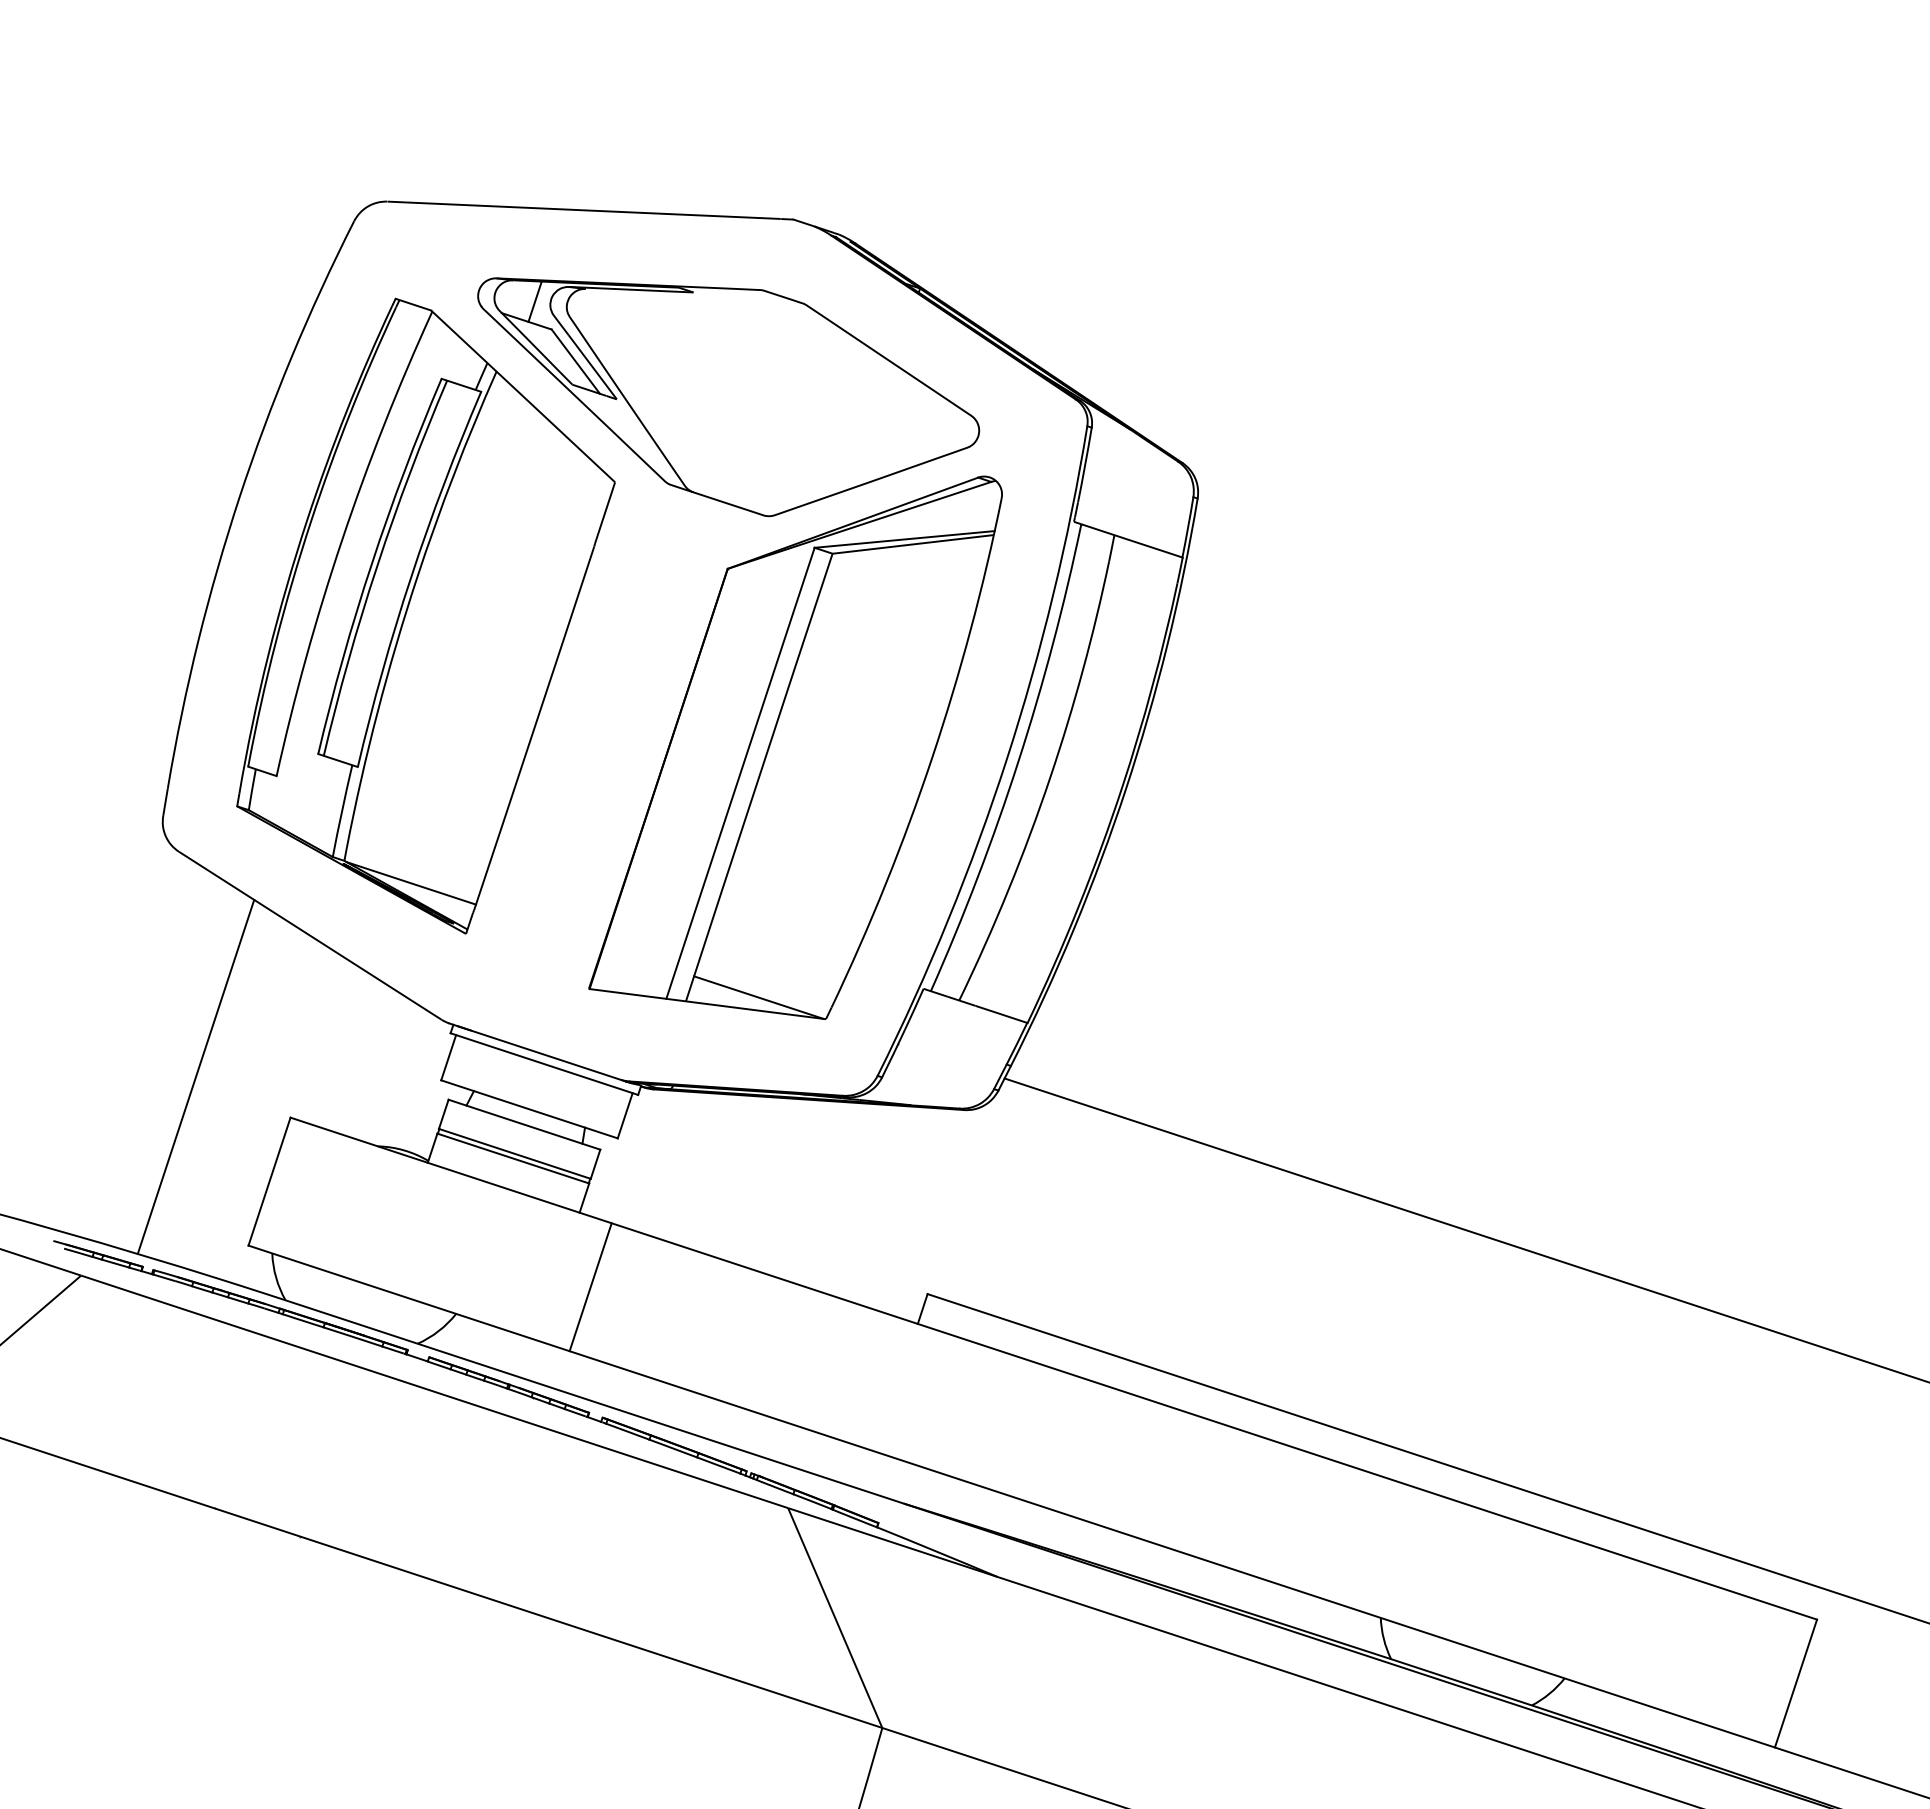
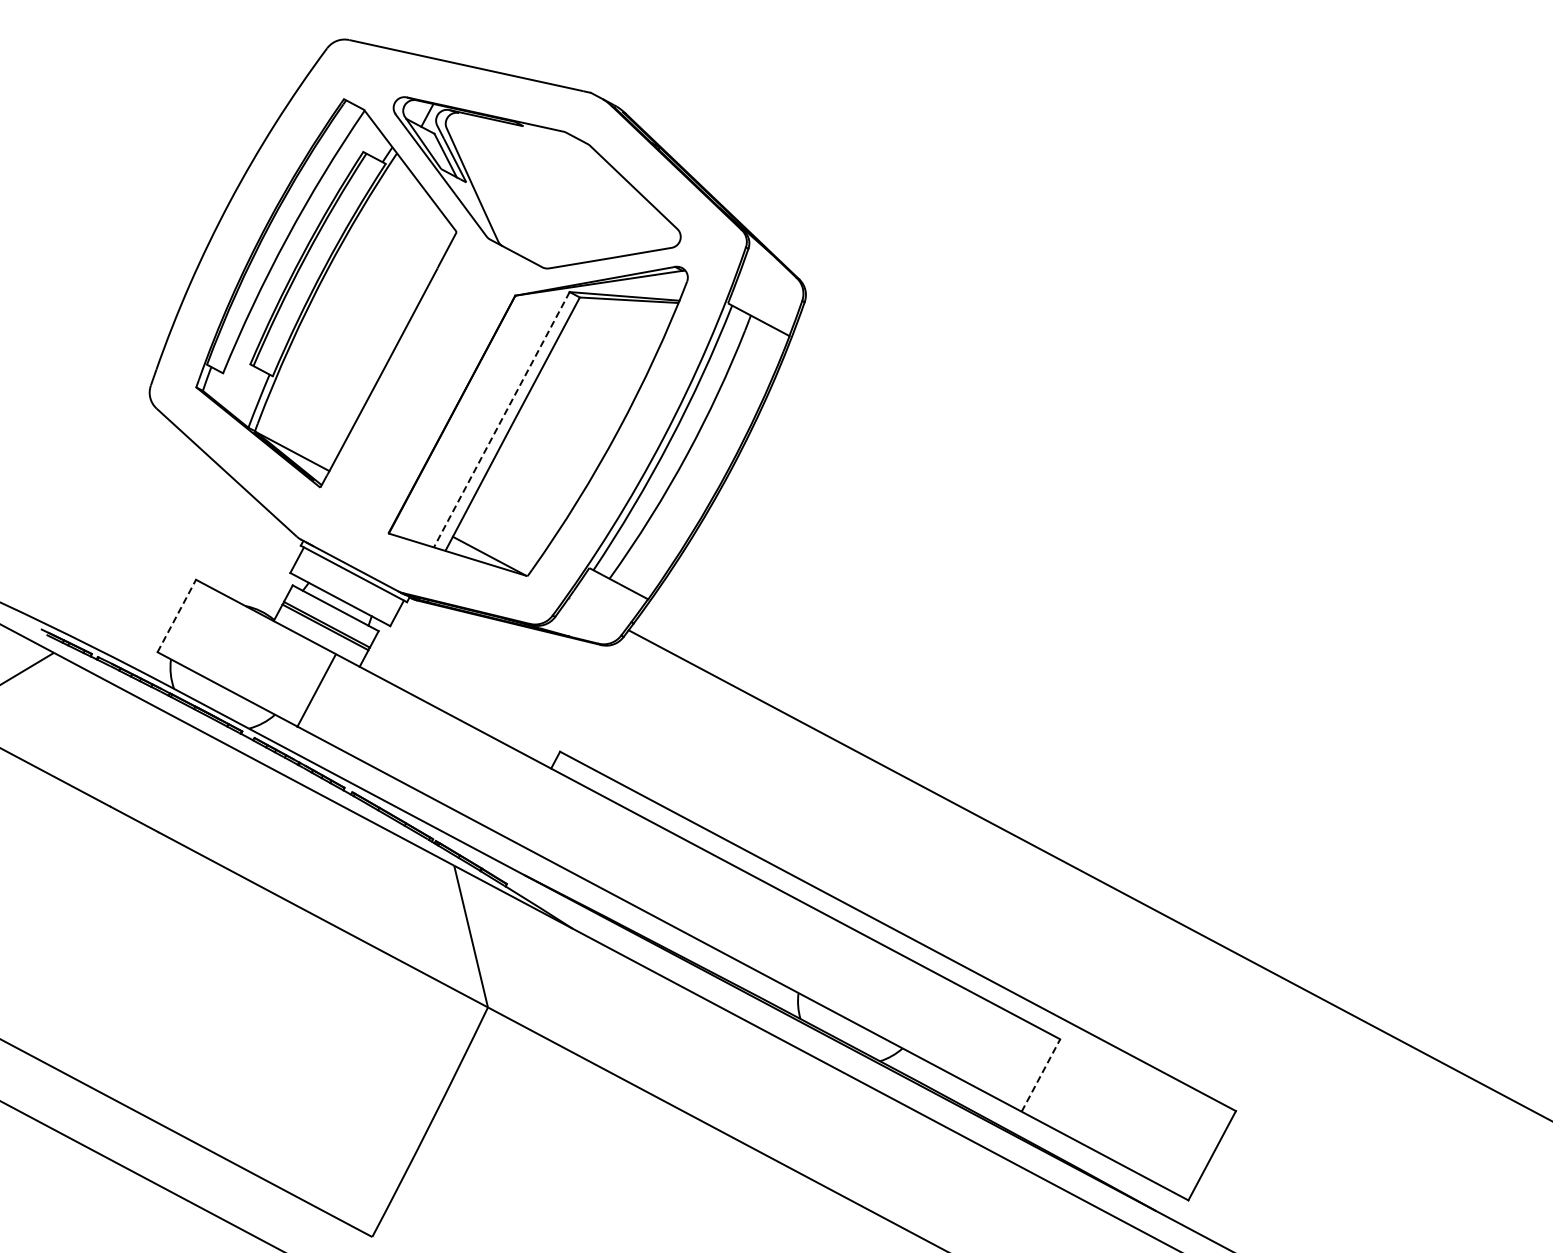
line: (739, 773) -> (501, 419), solid -> dashed
line: (195, 1076) -> (143, 545), removed
line: (270, 1180) -> (177, 615), solid -> dashed
line: (590, 1286) -> (316, 690), moved
line: (1796, 1683) -> (1041, 1075), solid -> dashed

